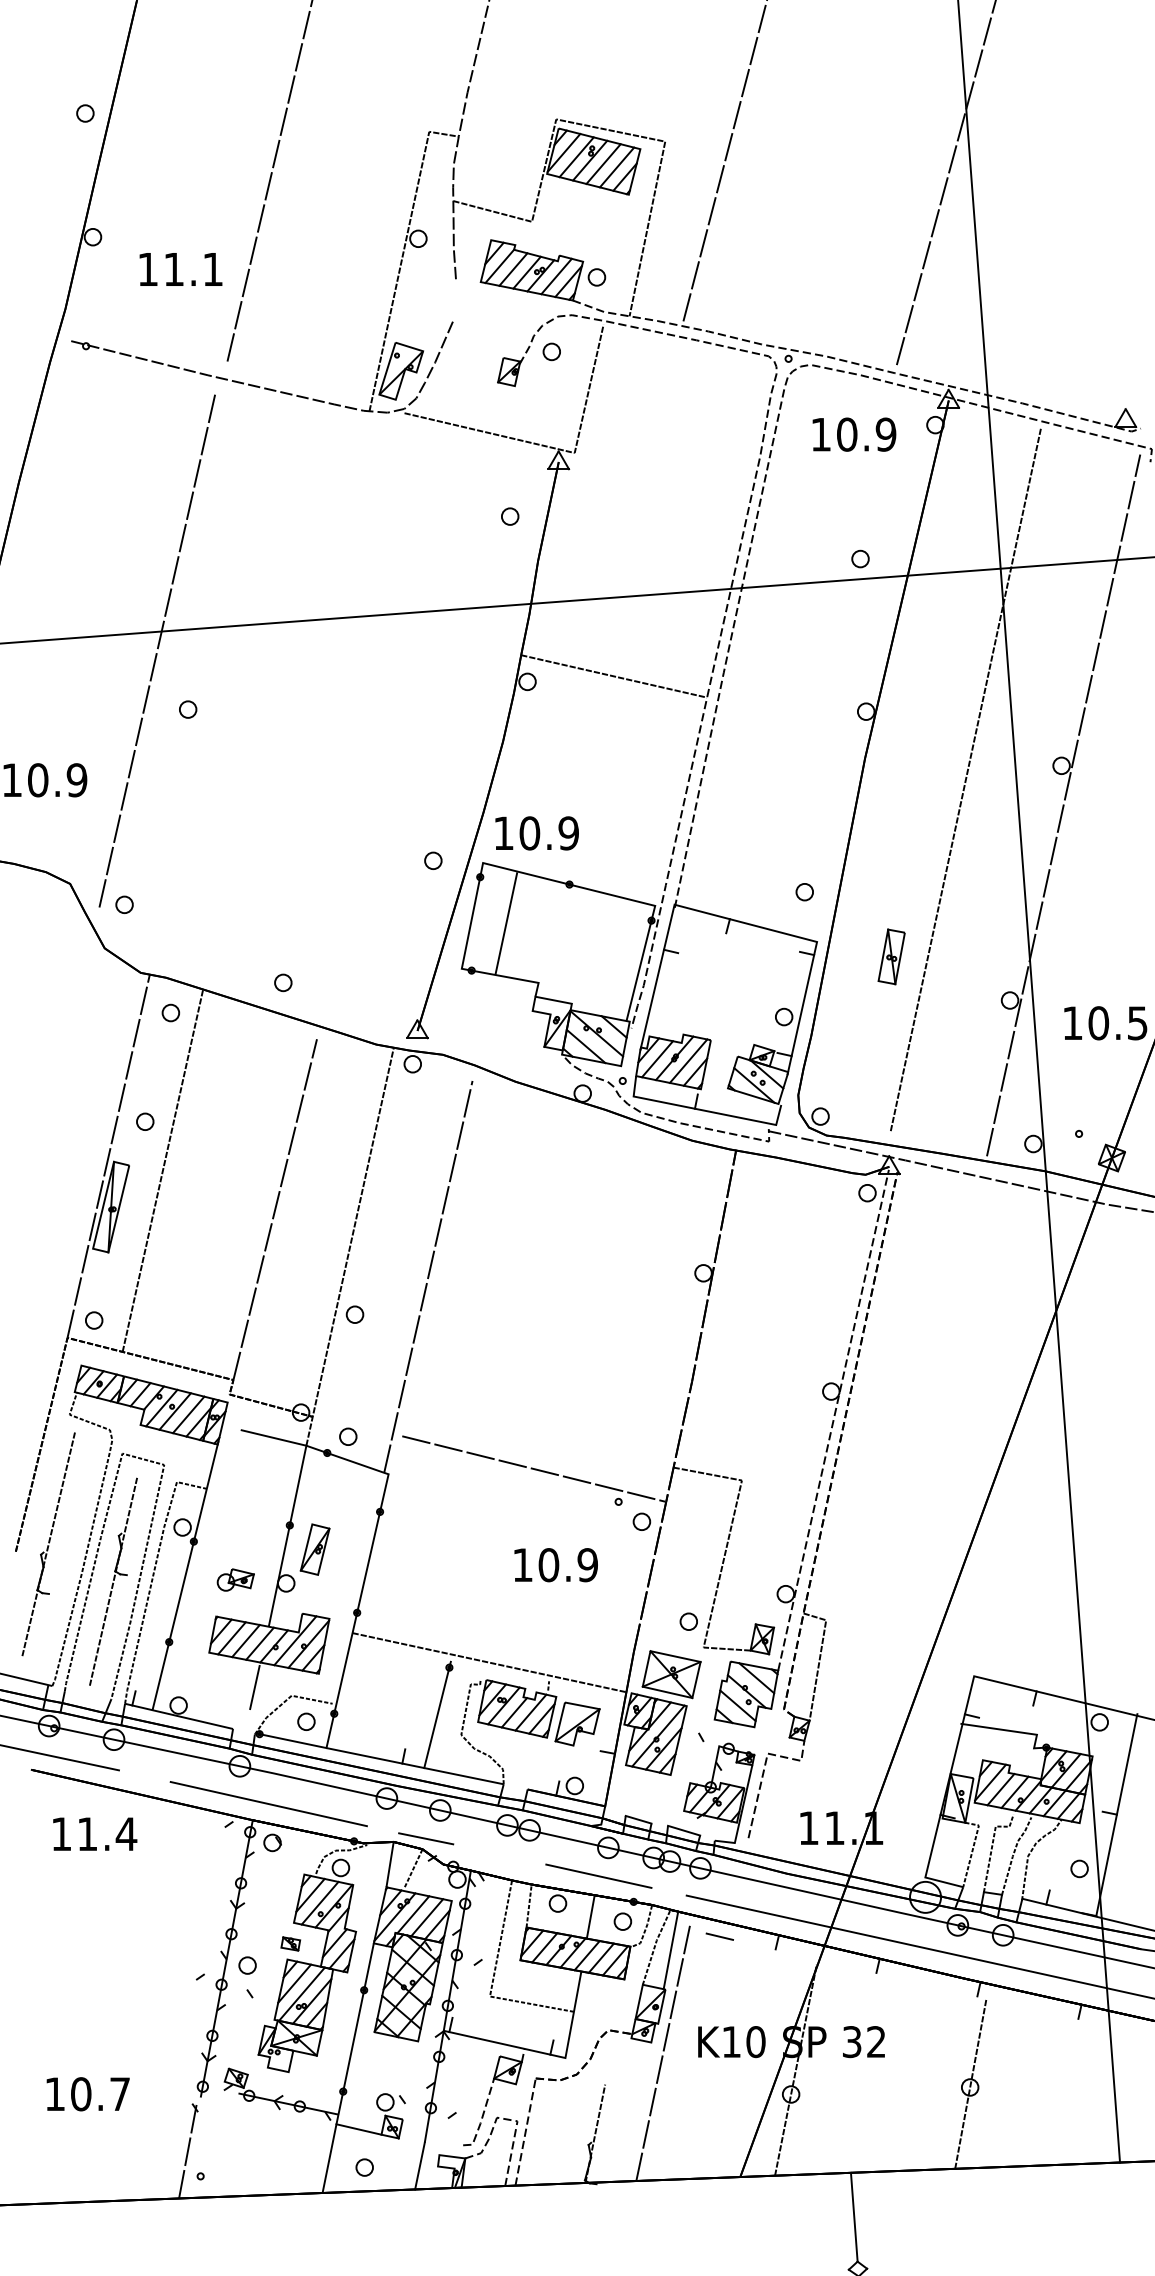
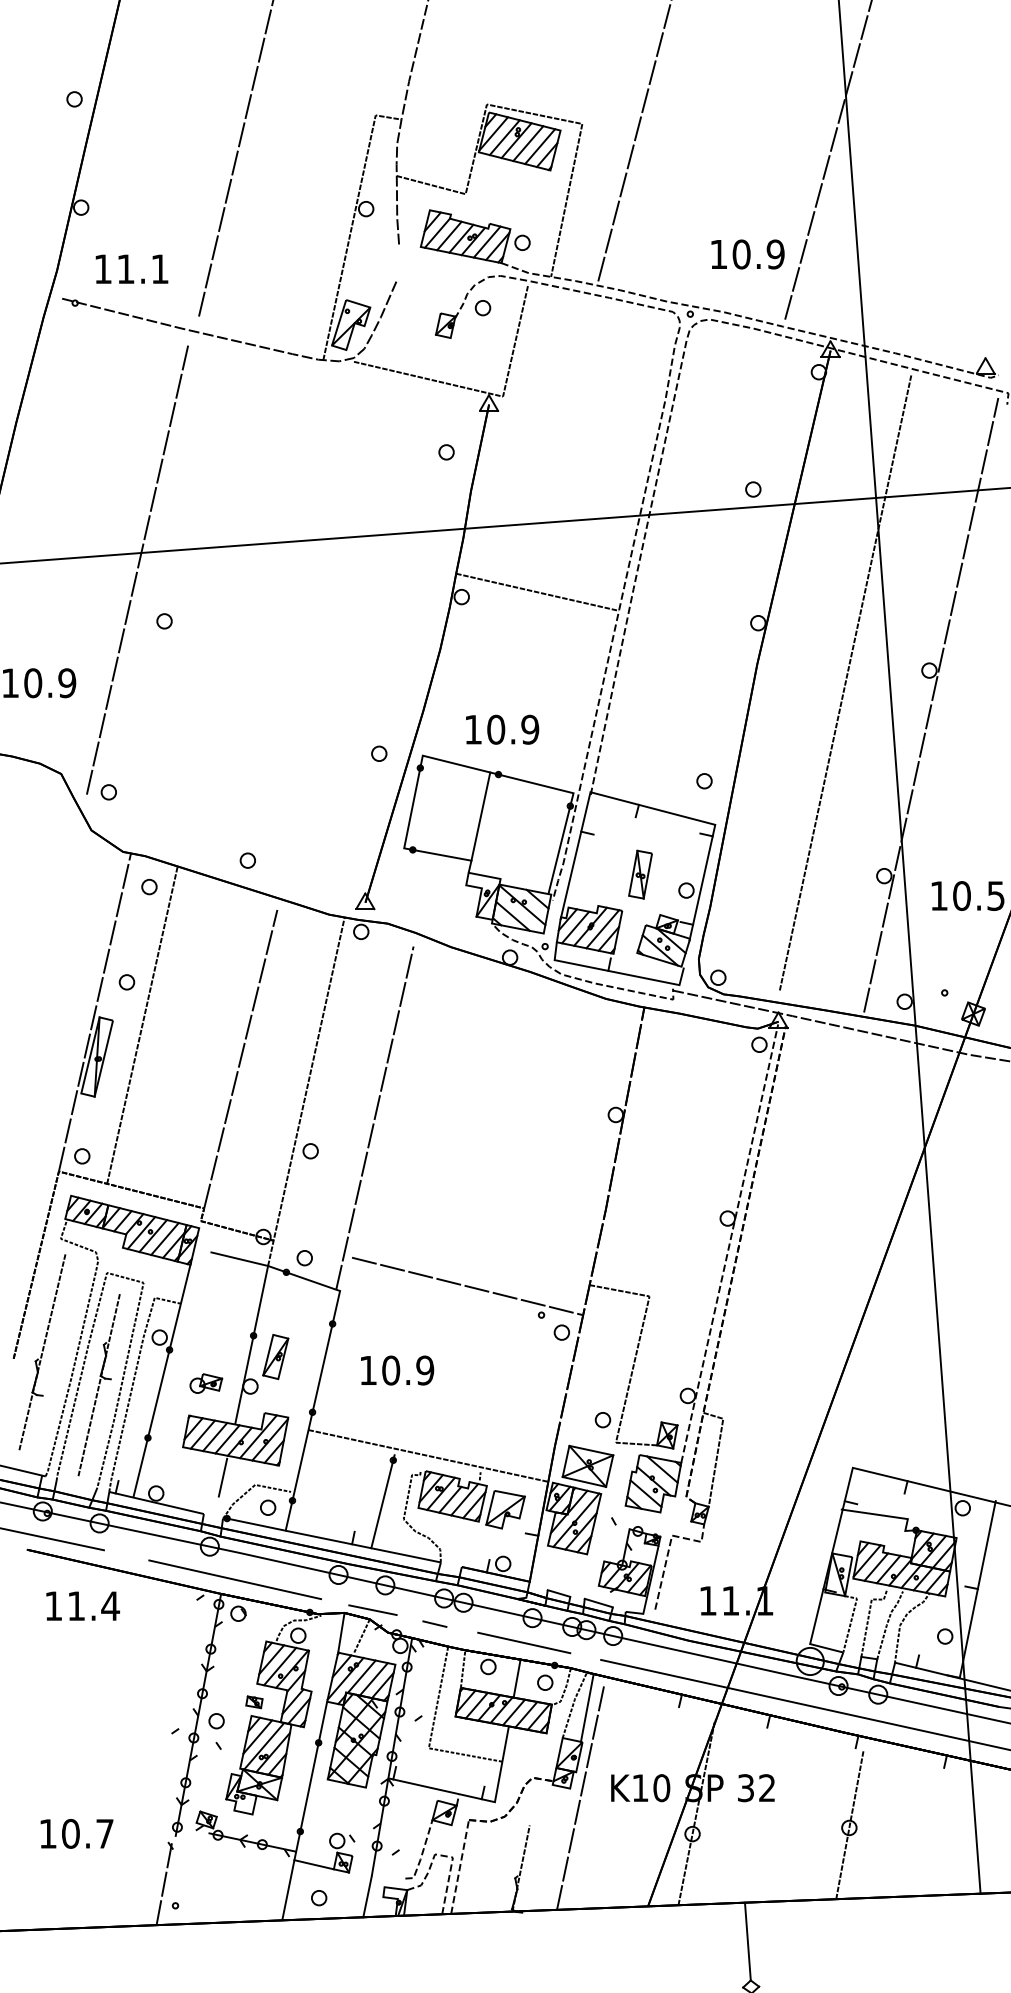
text: (180, 269) -> (131, 269), moved
text: (854, 434) -> (748, 254), moved
text: (536, 833) -> (501, 729), moved
line: (506, 923) -> (480, 816), moved
part: (891, 956) -> (640, 874), moved
text: (555, 1565) -> (396, 1370), moved
line: (719, 1936) -> (434, 1623), moved

